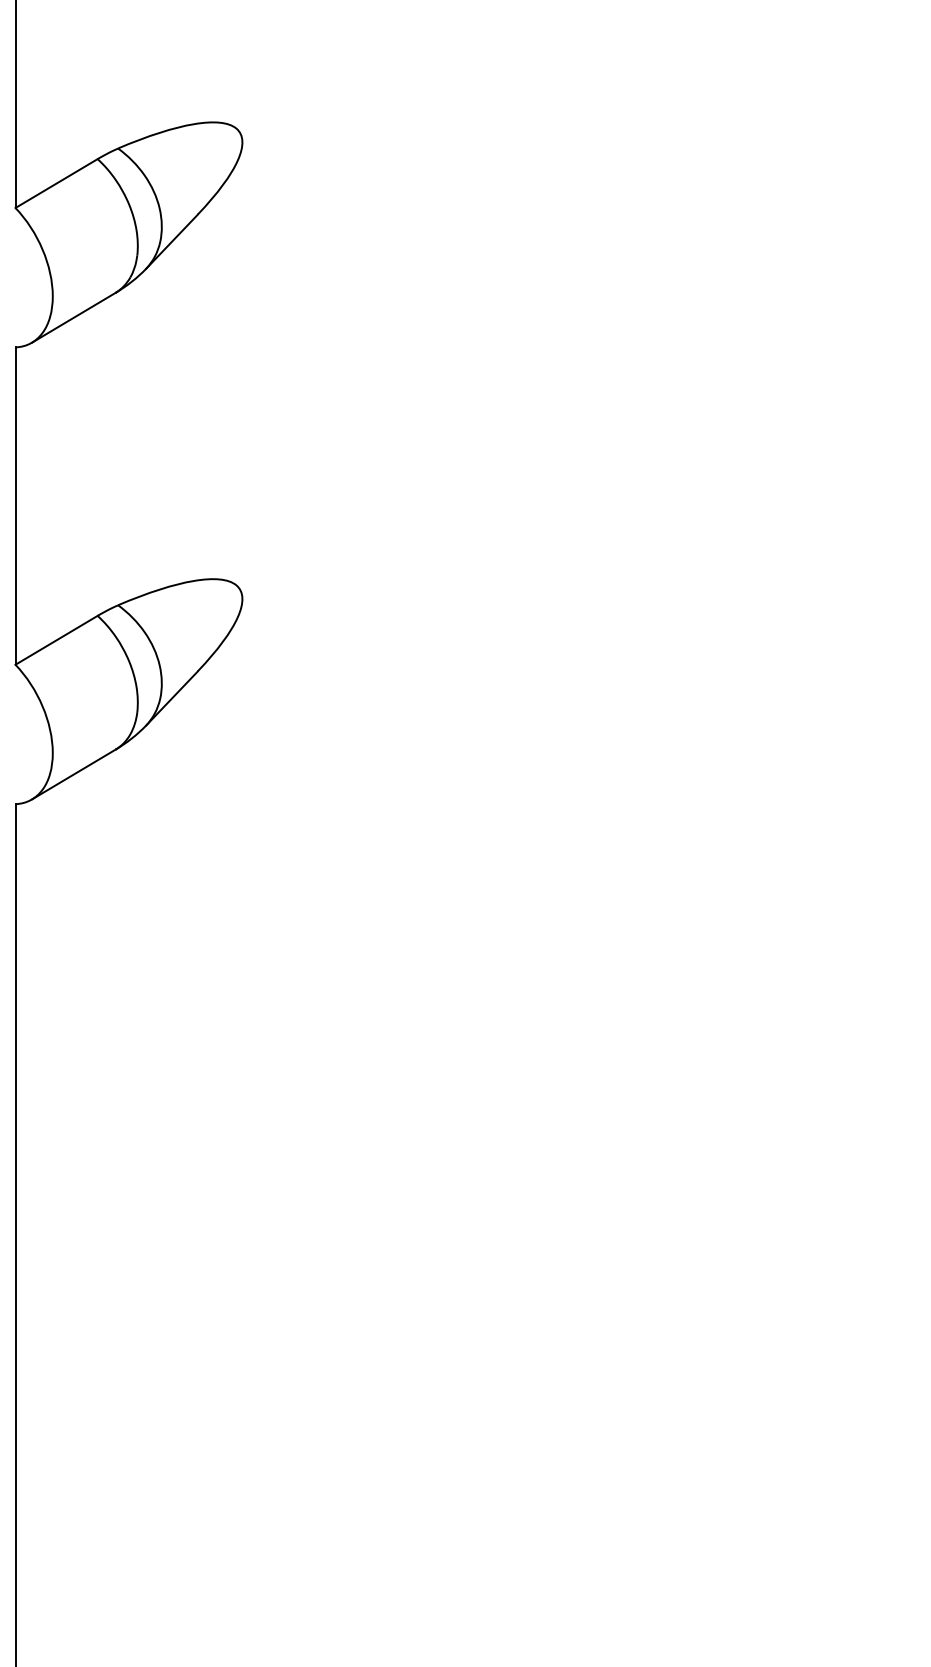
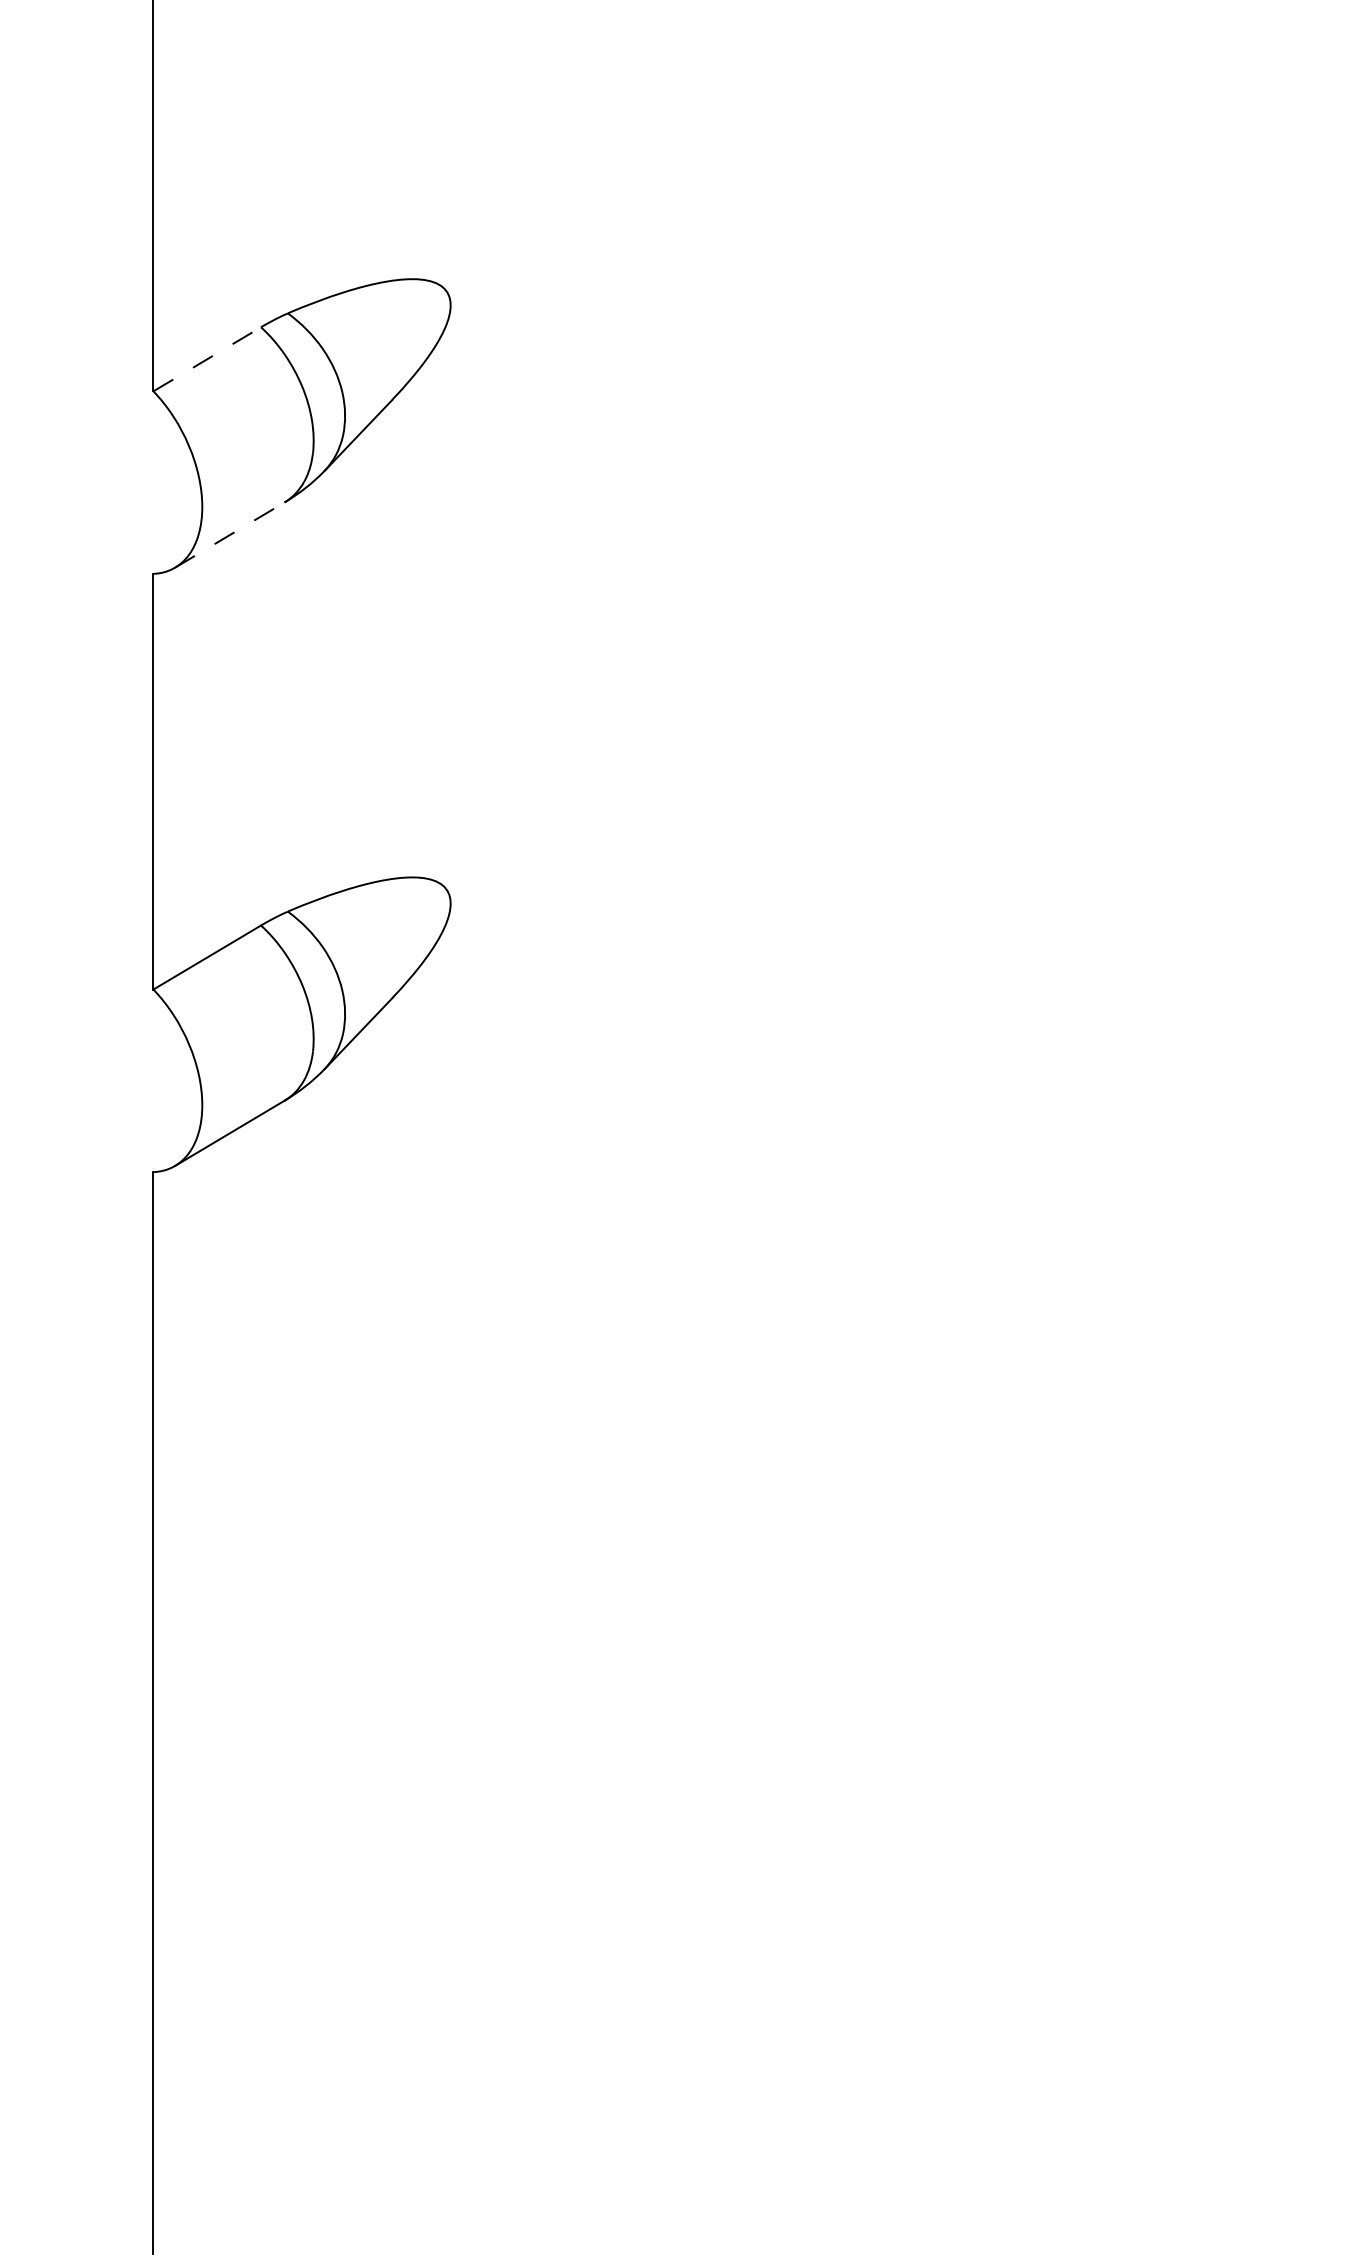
line: (56, 183) -> (207, 359), solid -> dashed
line: (73, 318) -> (229, 535), solid -> dashed

